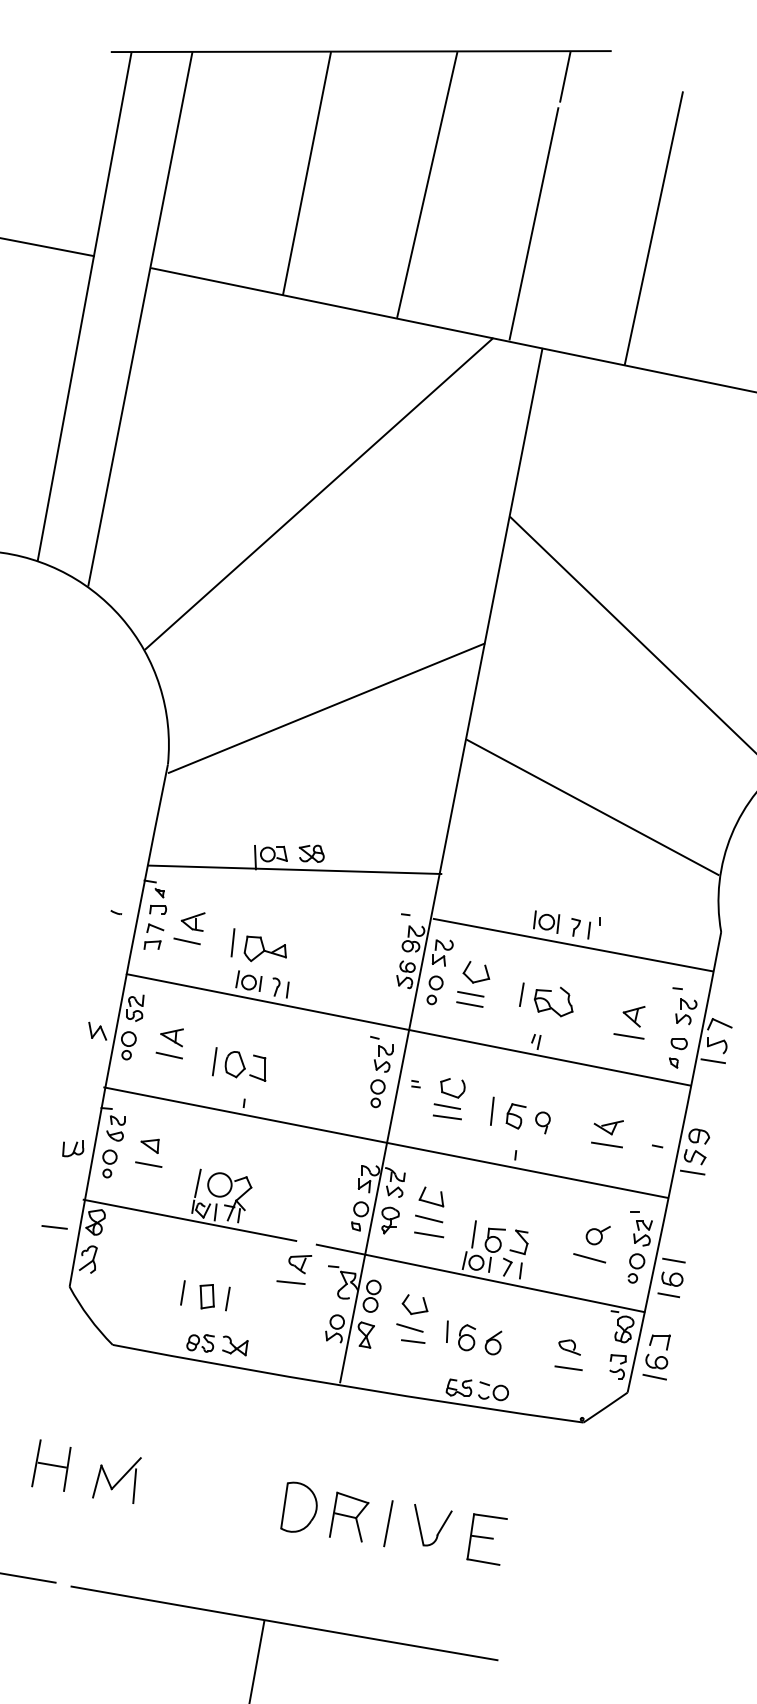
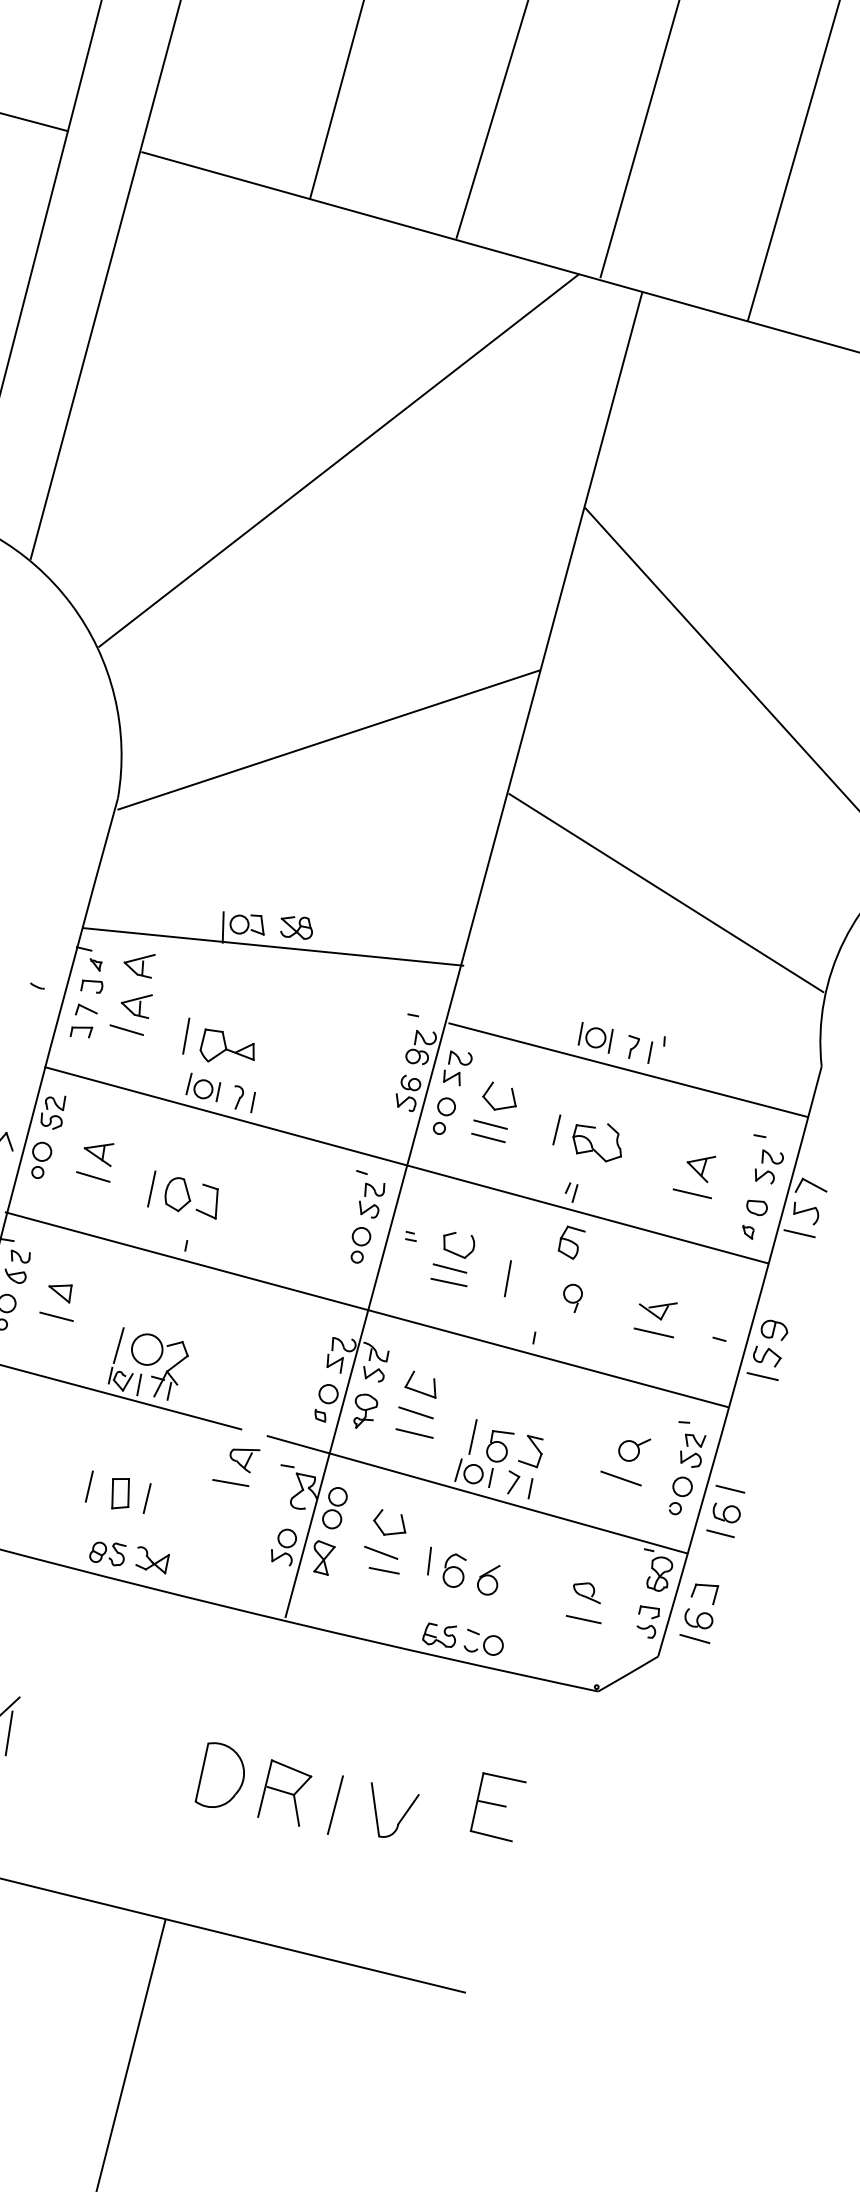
part: (192, 890) -> (138, 964), added
part: (515, 1116) -> (570, 1242), moved
part: (486, 1539) -> (497, 1807), moved

